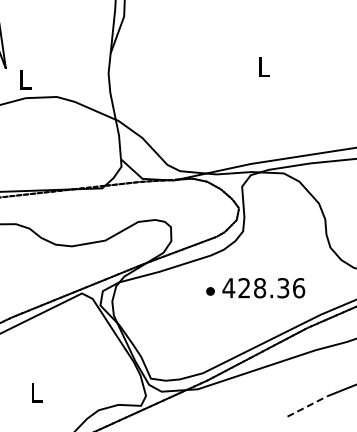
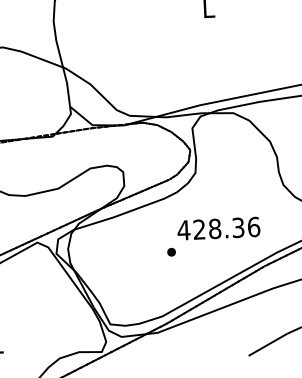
part: (210, 291) -> (171, 252), moved
line: (307, 406) -> (268, 344), dashed -> solid

